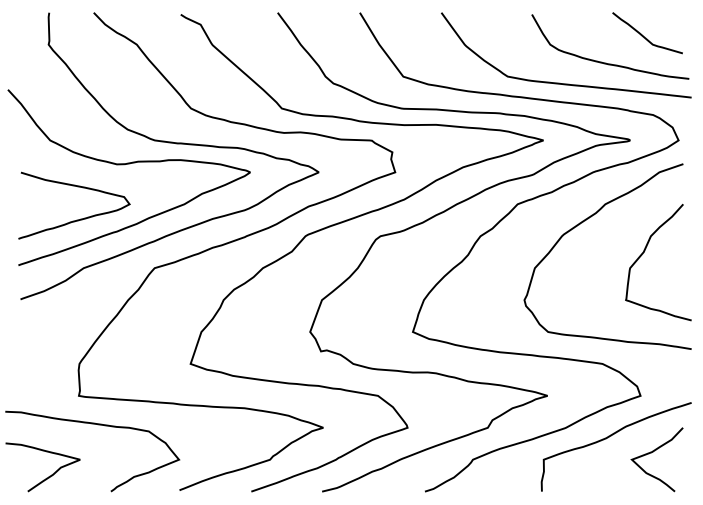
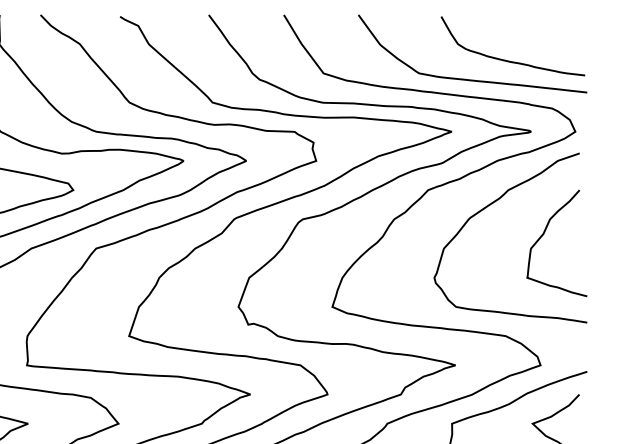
curve: (644, 36) -> (544, 36), removed

